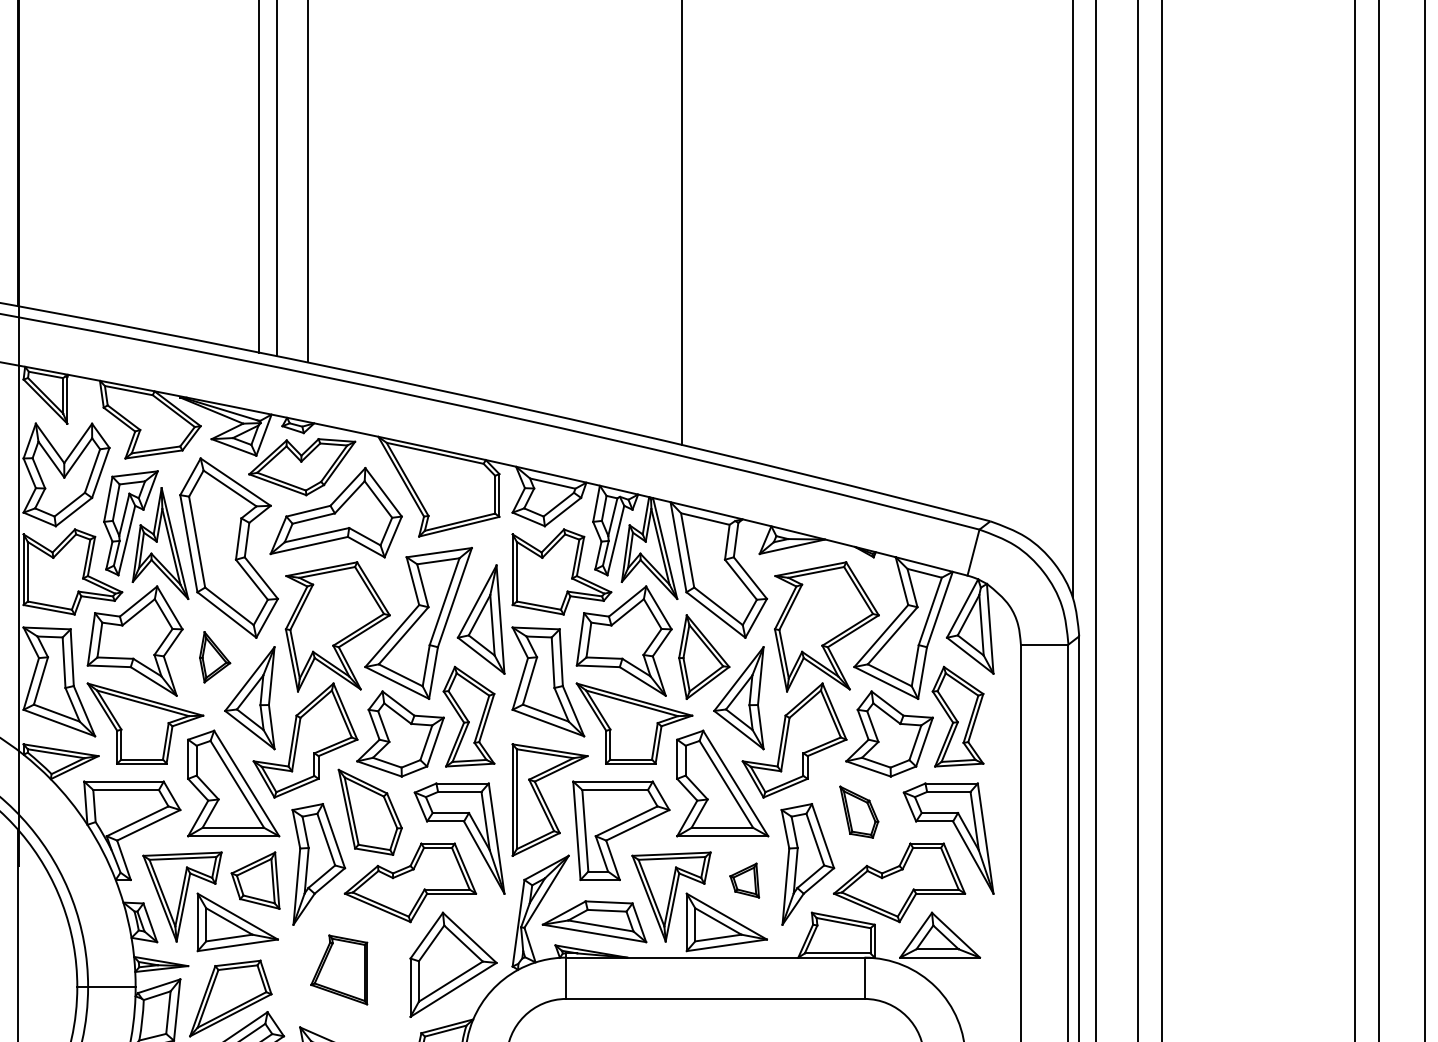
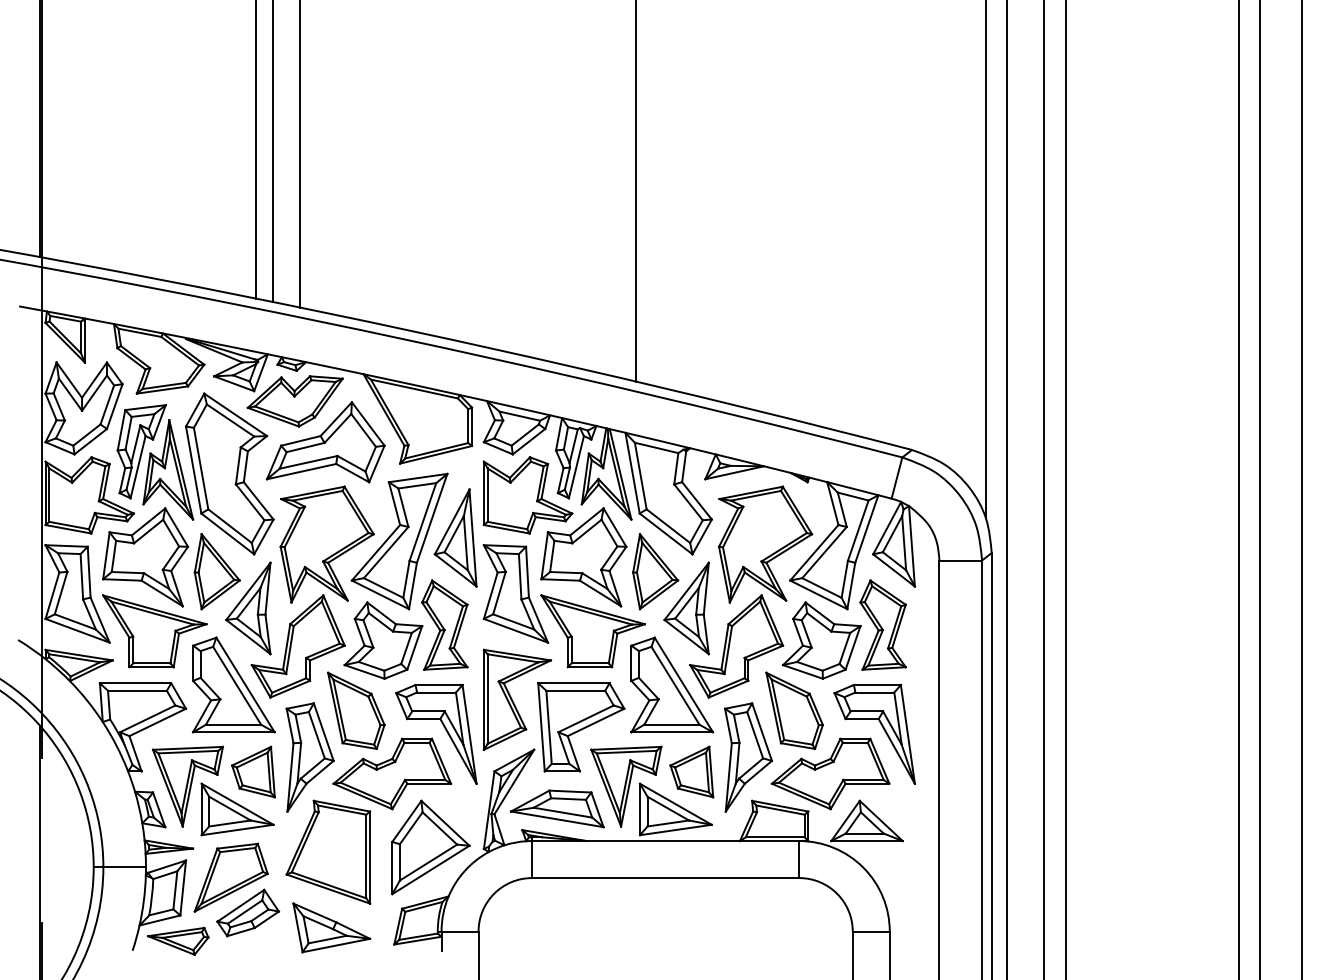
part: (214, 656) -> (216, 571), size x1.67
part: (859, 811) -> (794, 710), size x1.67
part: (744, 880) -> (691, 771), size x1.67
part: (339, 969) -> (328, 851), size x1.67

